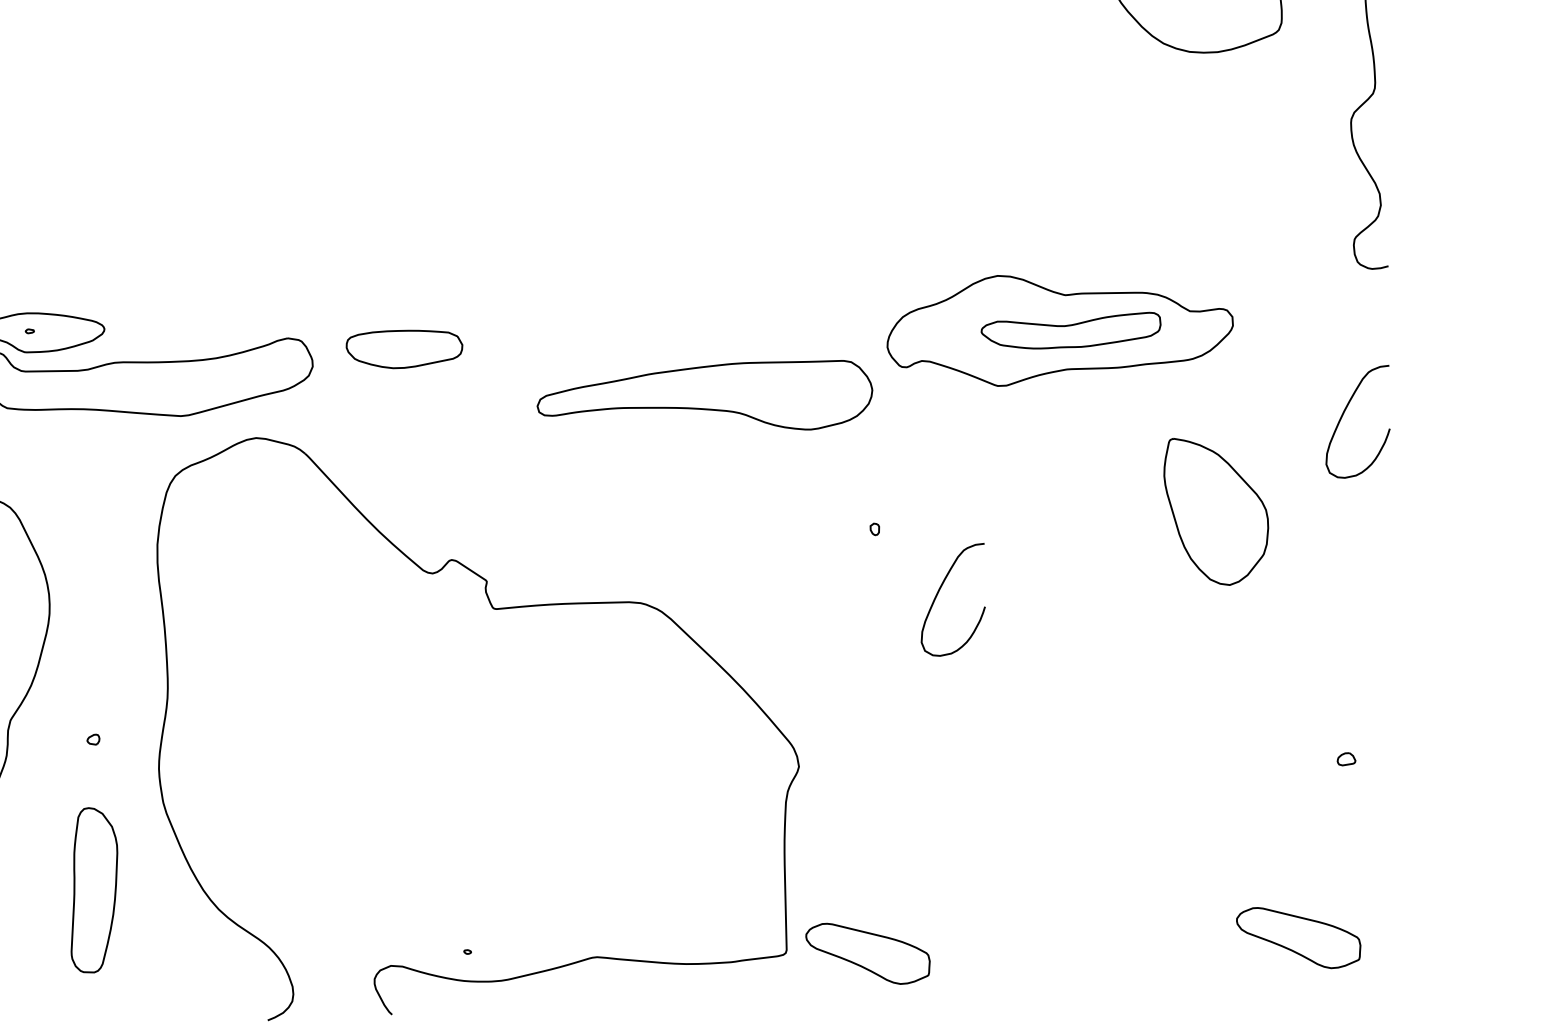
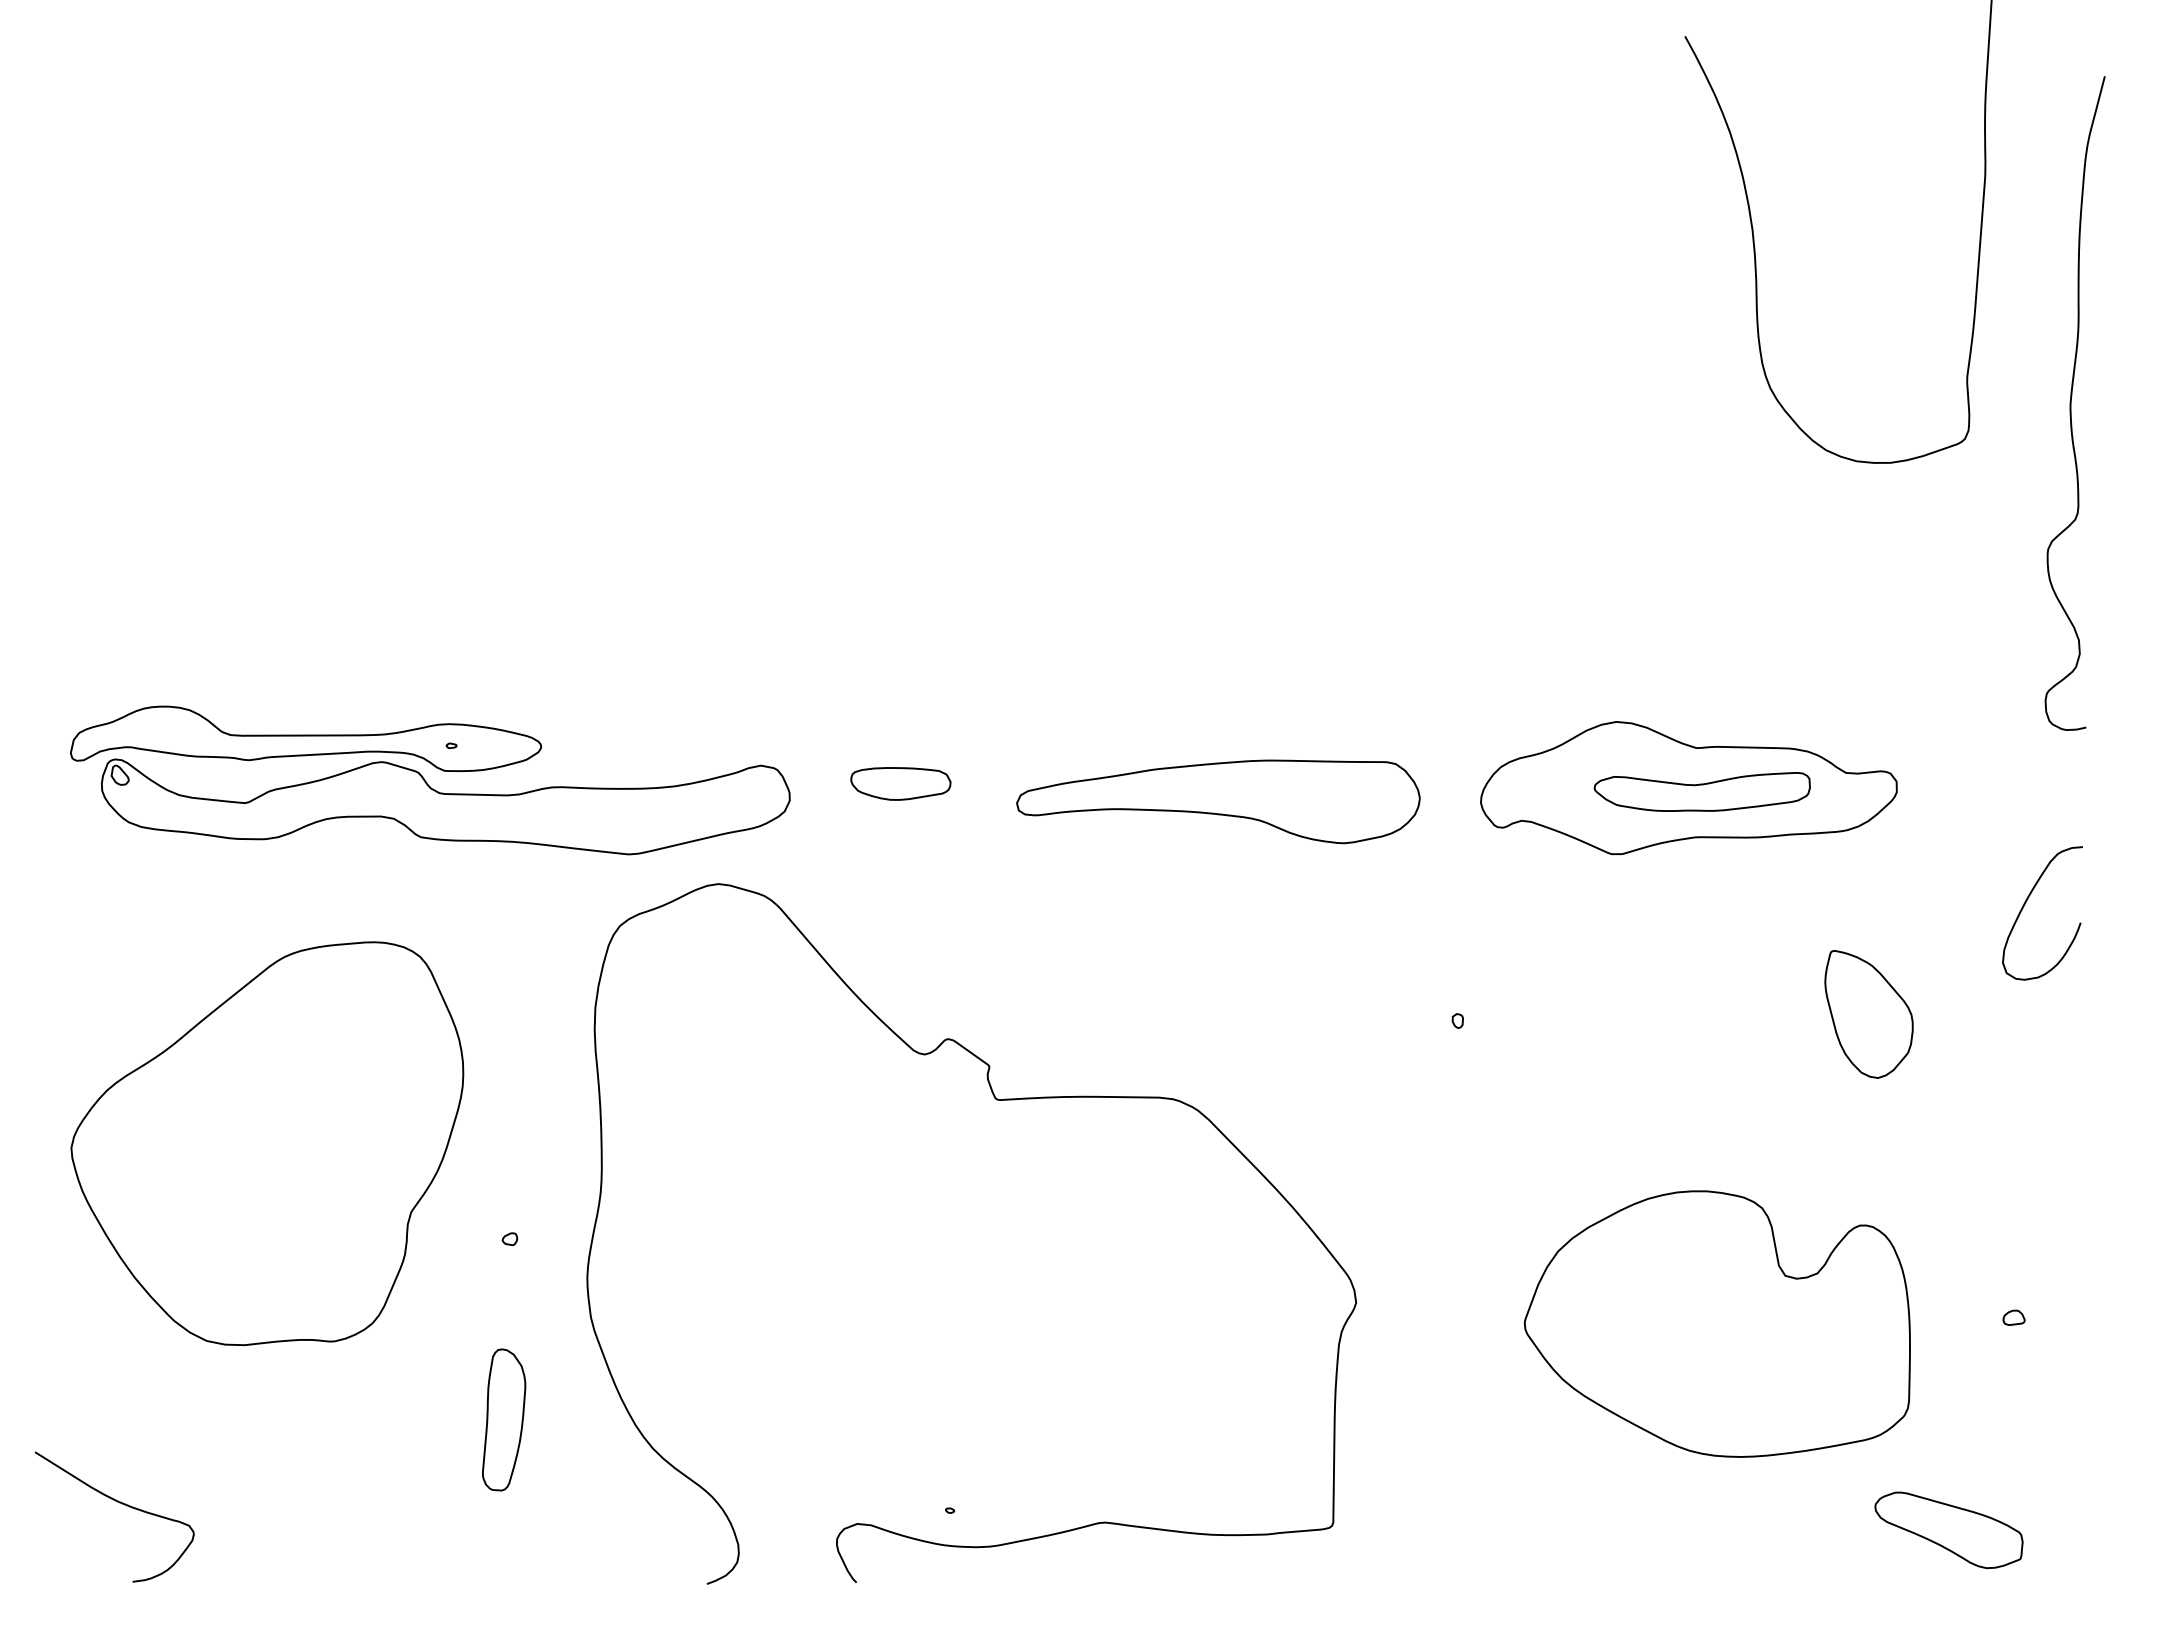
part: (404, 348) -> (900, 783), size x0.71
part: (705, 398) -> (1218, 801), moved
part: (1216, 511) -> (1868, 1014), size x0.71
curve: (938, 593) -> (1531, 1100), removed
part: (1099, 773) -> (1716, 1323), added
part: (94, 889) -> (504, 1419), size x0.71
part: (867, 953) -> (1430, 1530), removed

